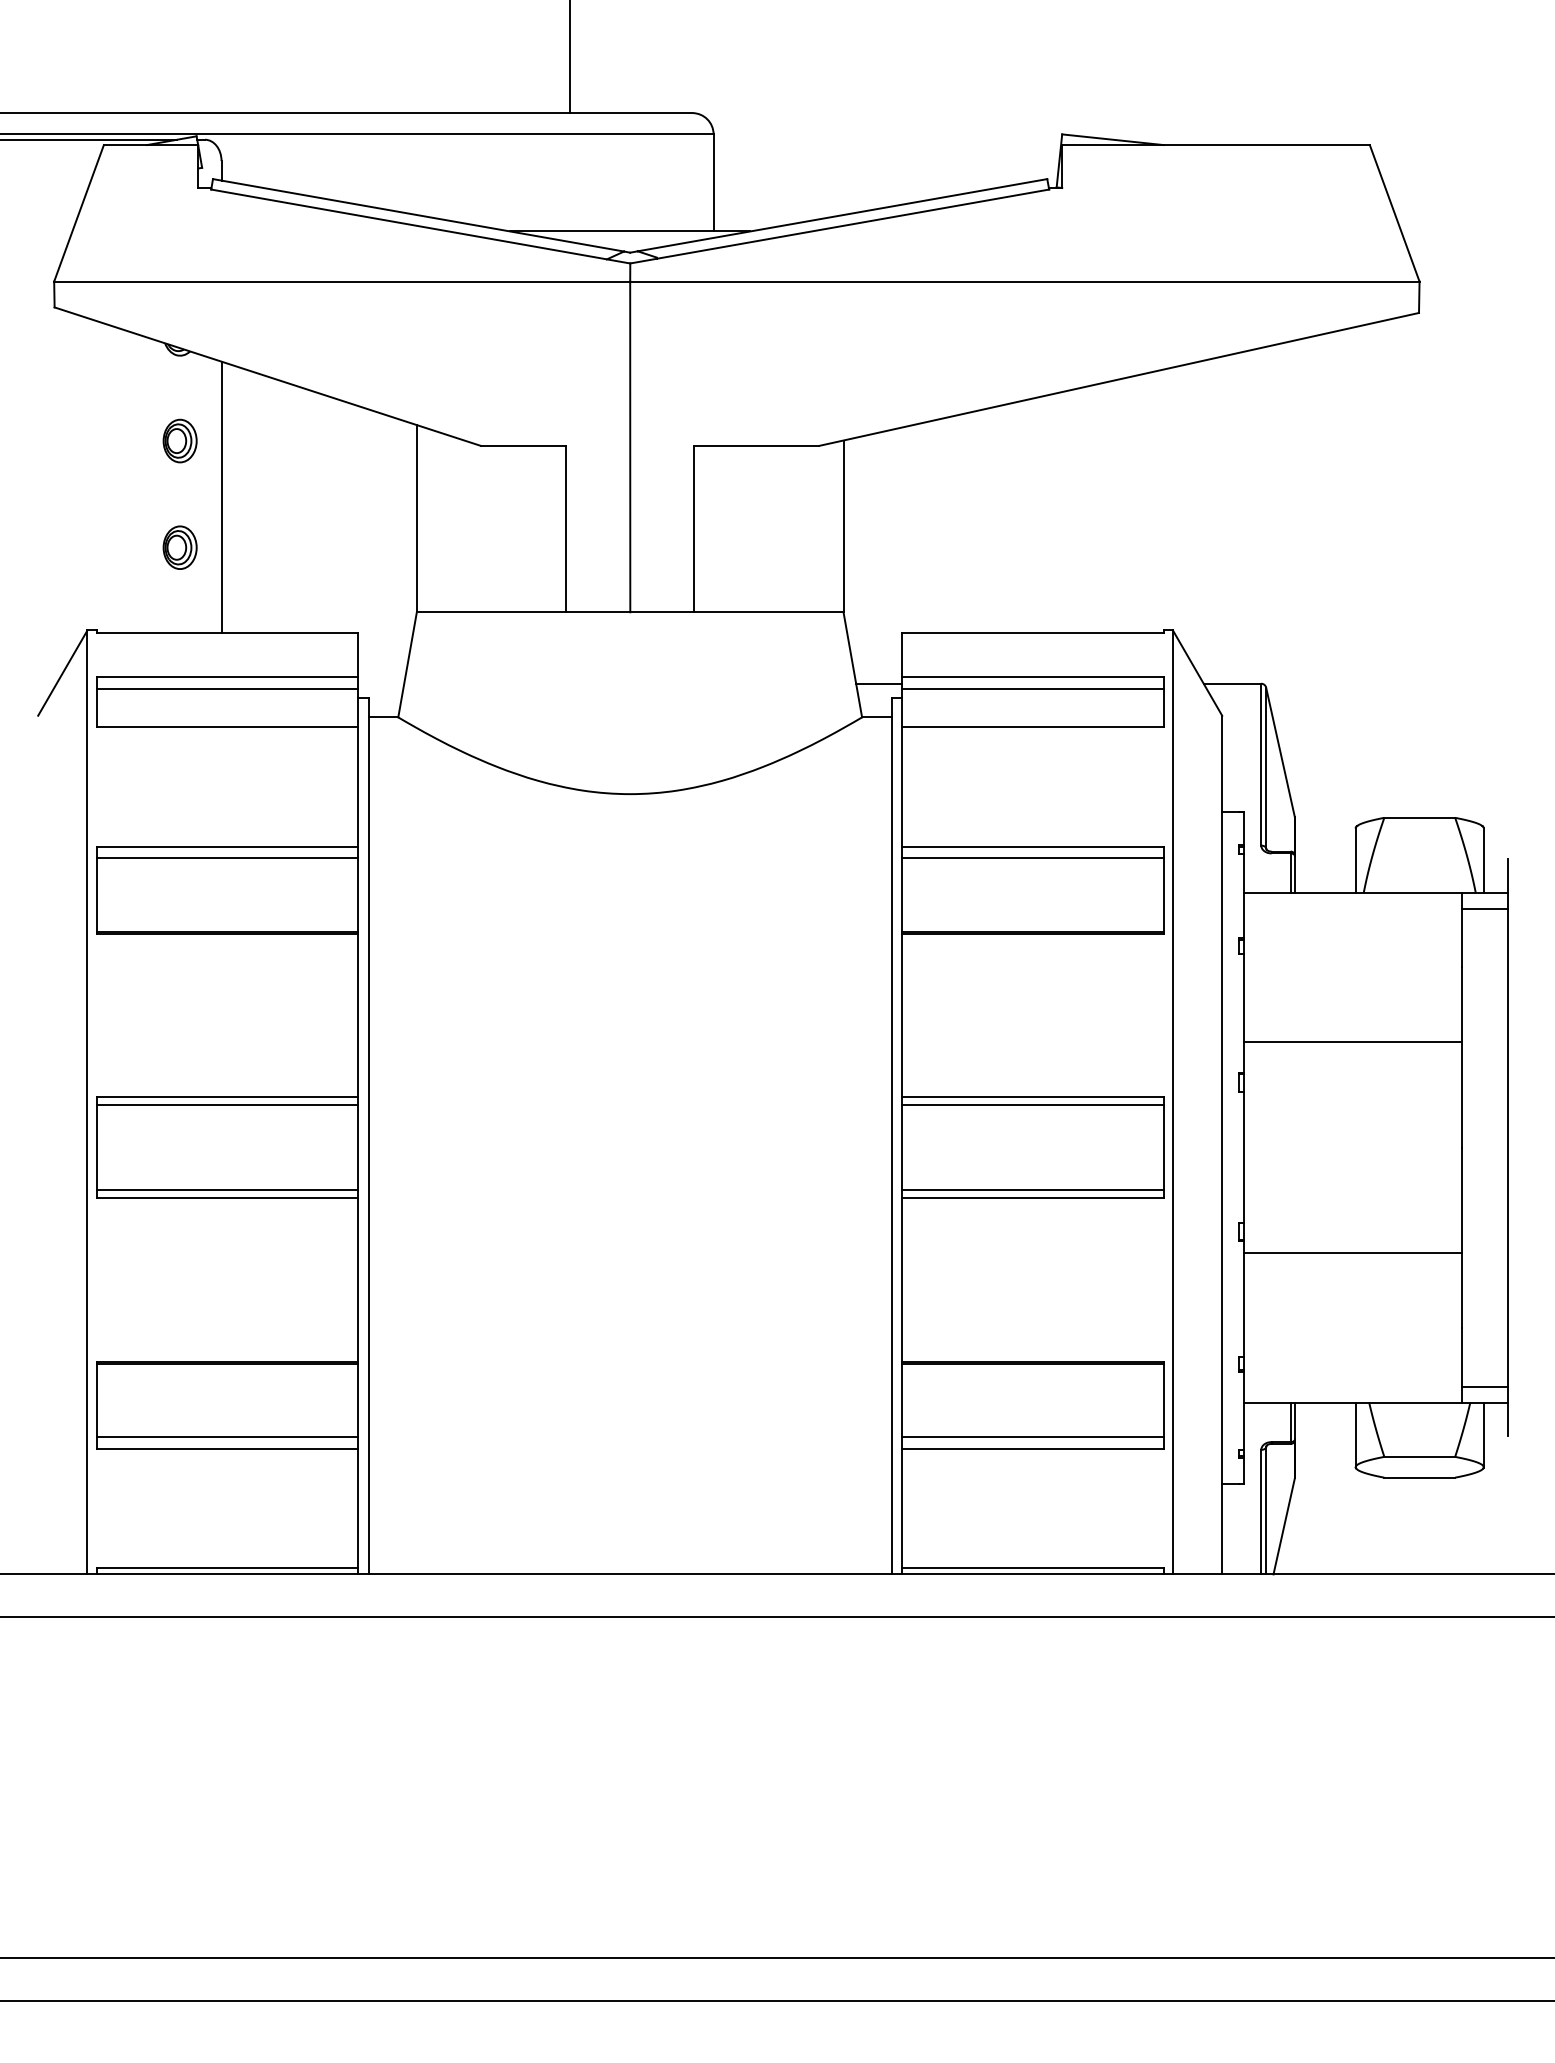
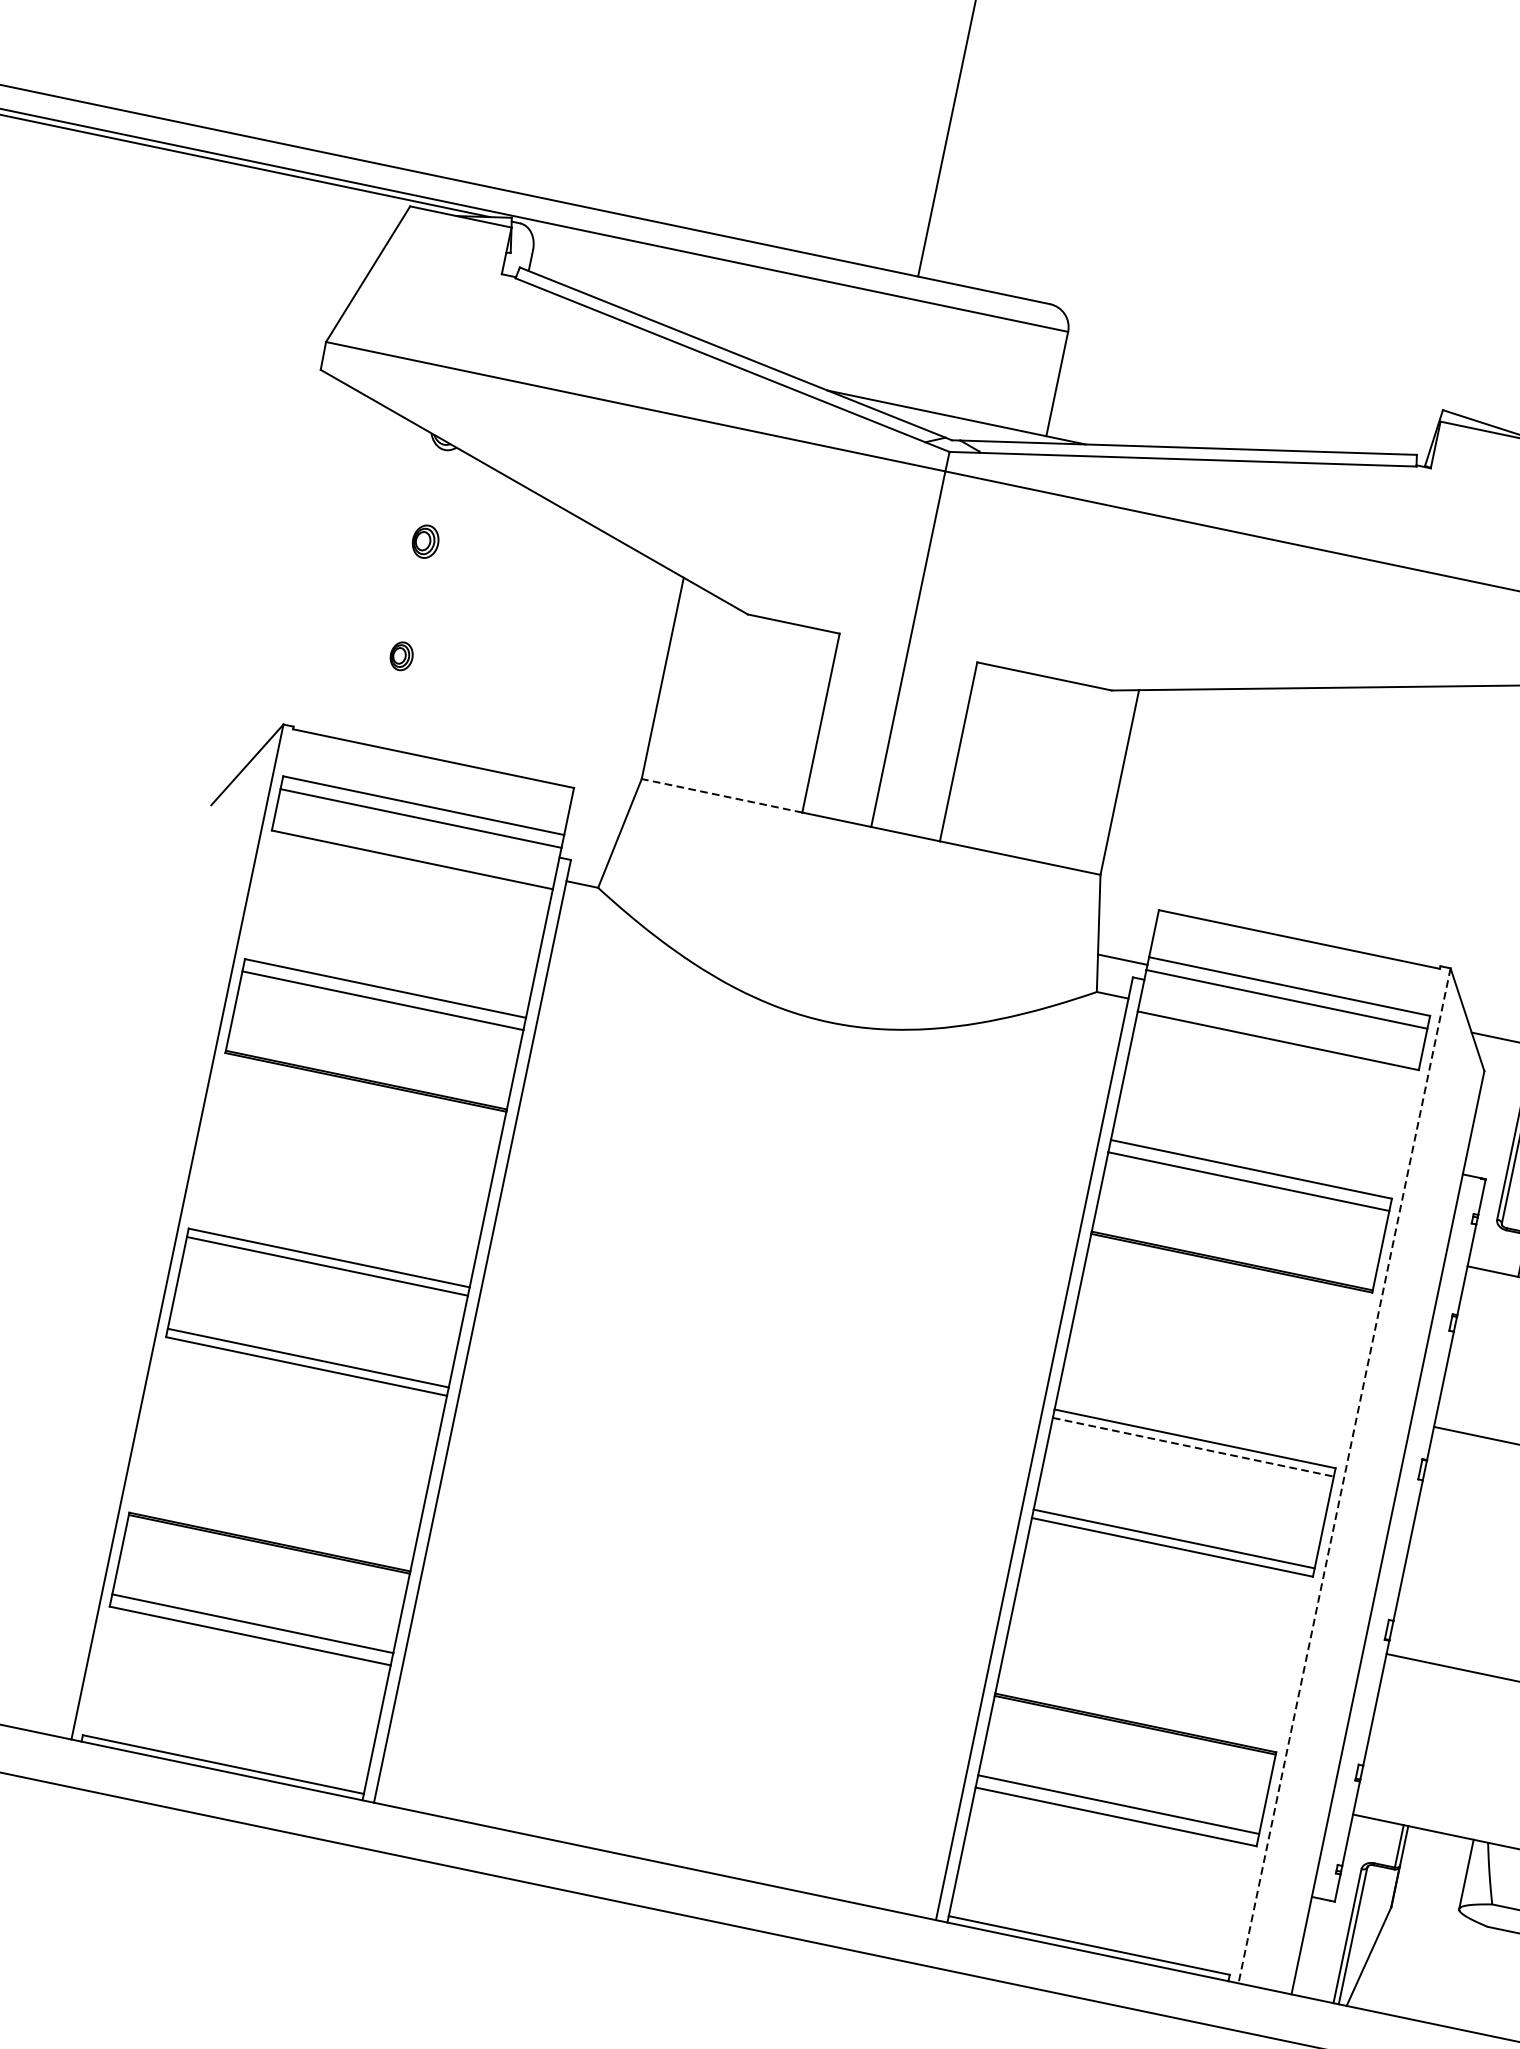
part: (179, 440) -> (425, 541), size x0.7
line: (221, 496) -> (457, 610), removed
part: (179, 547) -> (401, 656), size x0.6
line: (491, 612) -> (721, 796), solid -> dashed
line: (1172, 1102) -> (1344, 1475), solid -> dashed
line: (1032, 1105) -> (1192, 1447), solid -> dashed

